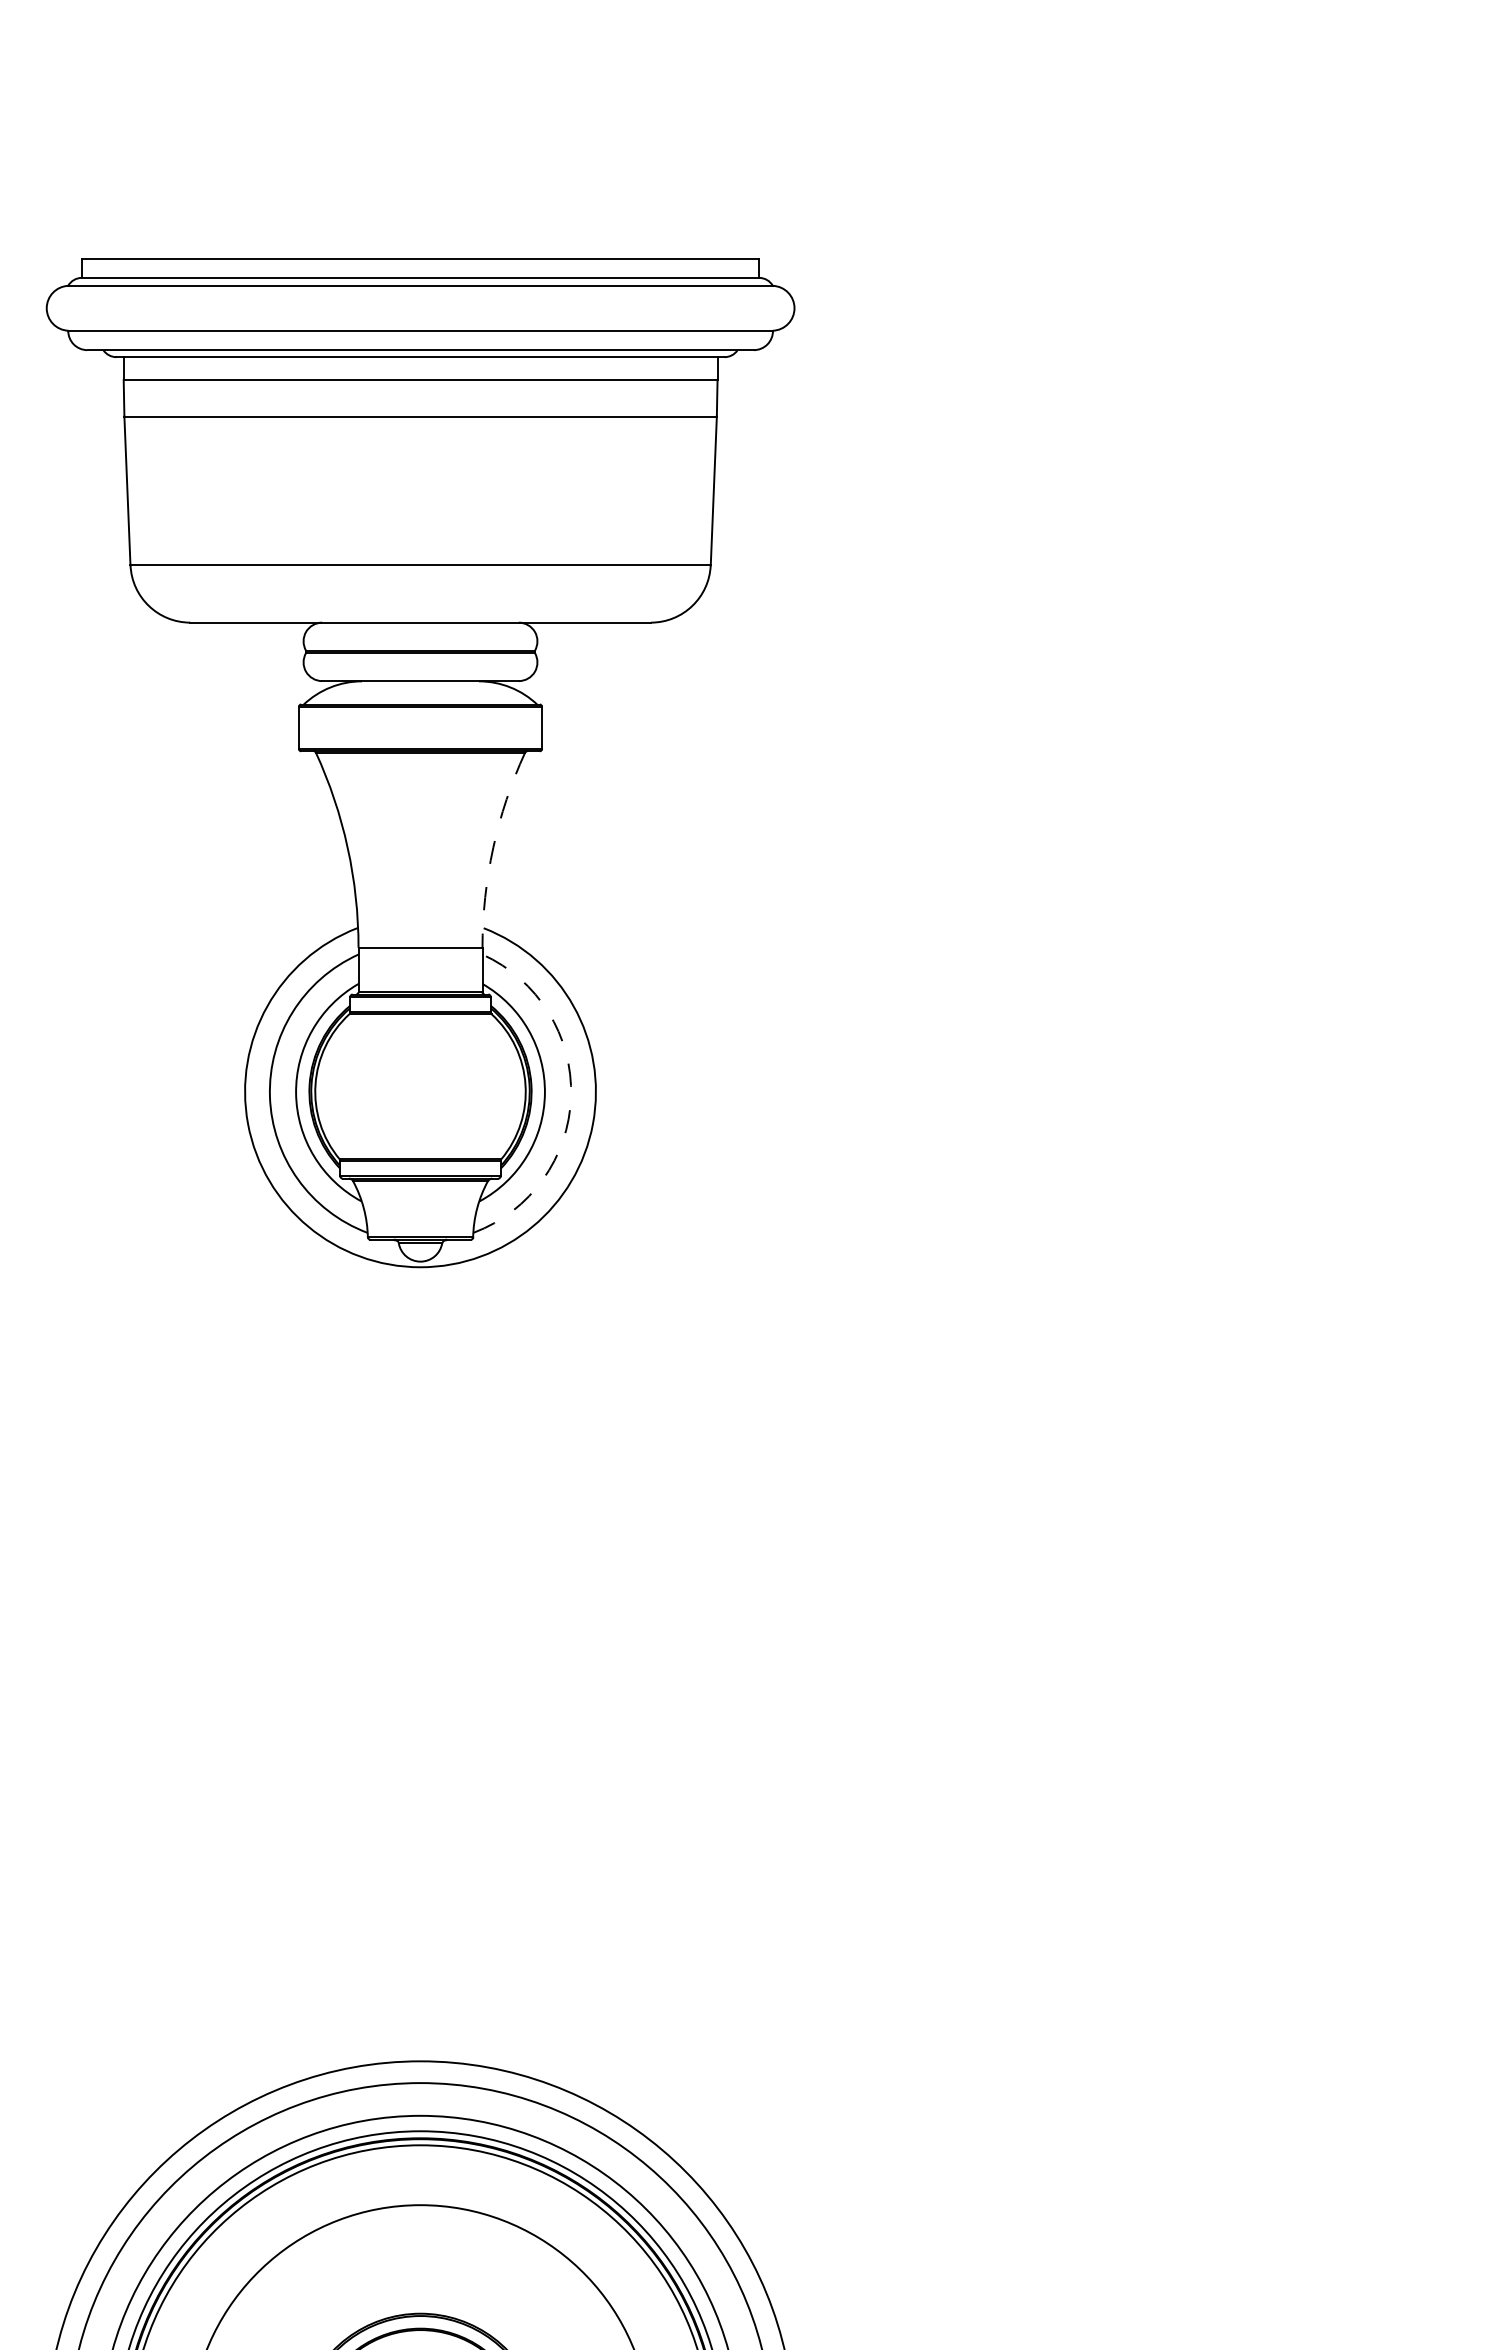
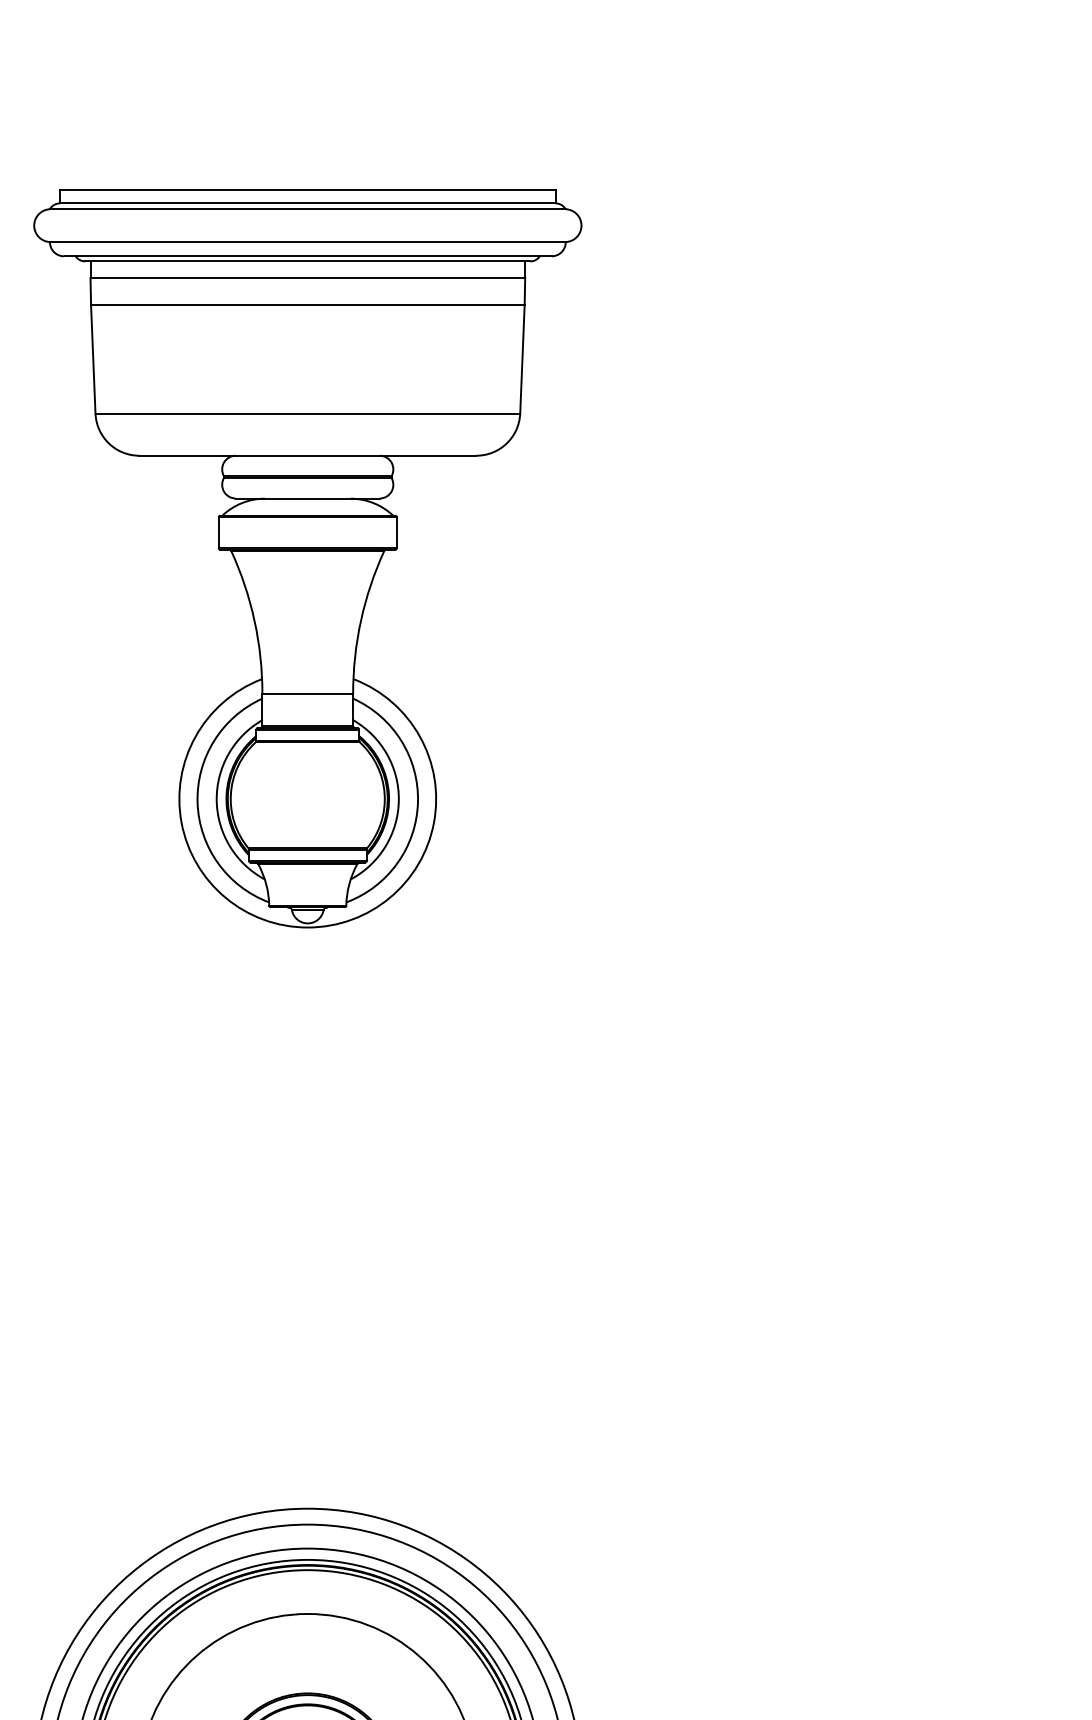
arc: (493, 847) -> (361, 620), dashed -> solid
arc: (571, 1096) -> (418, 802), dashed -> solid

